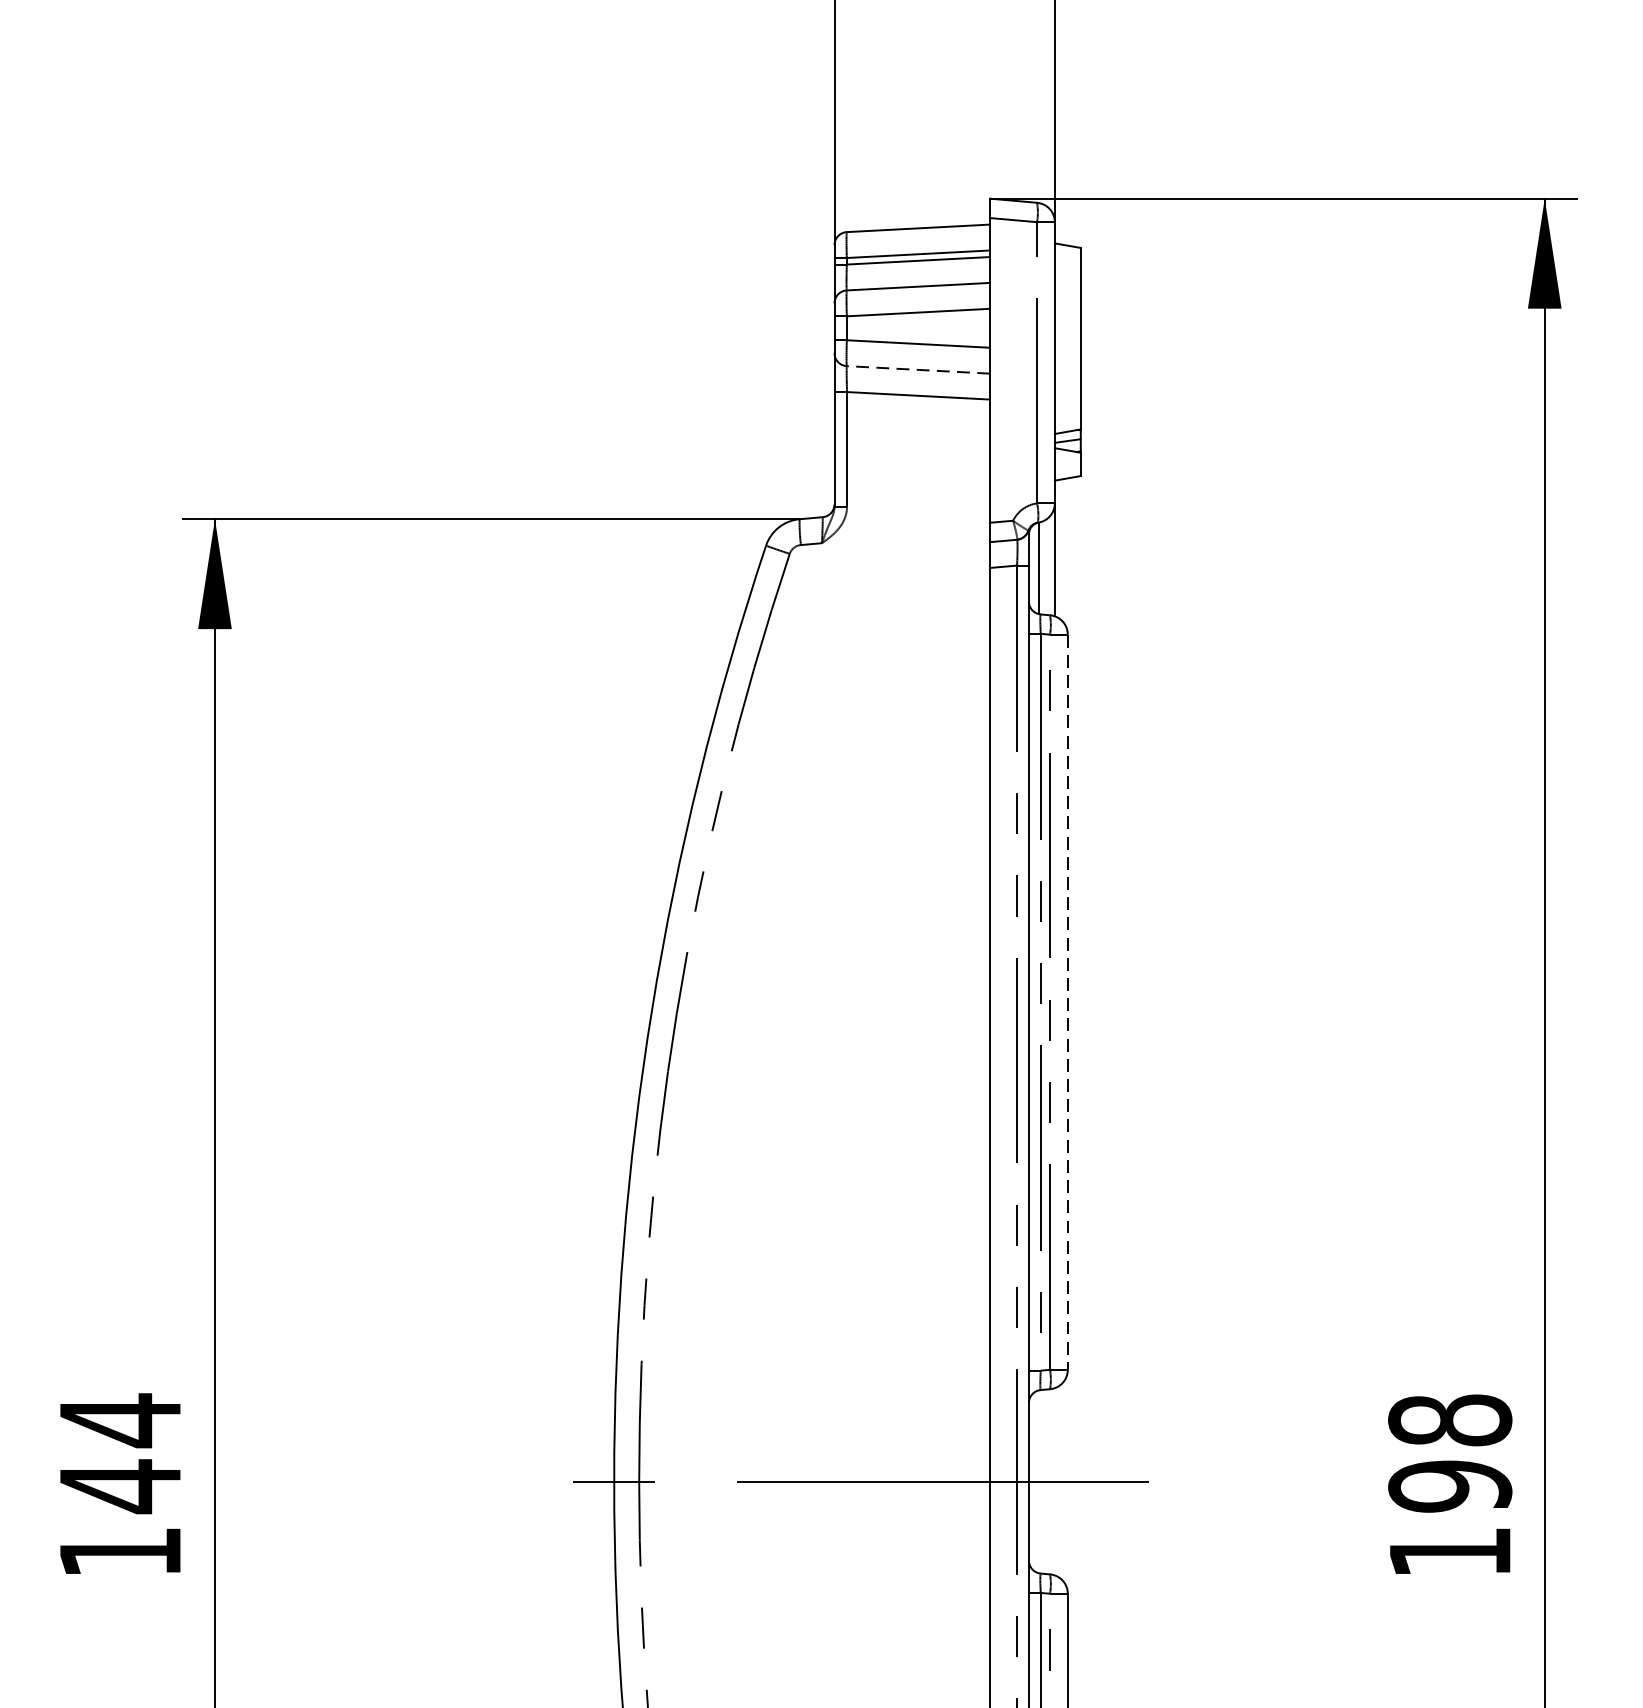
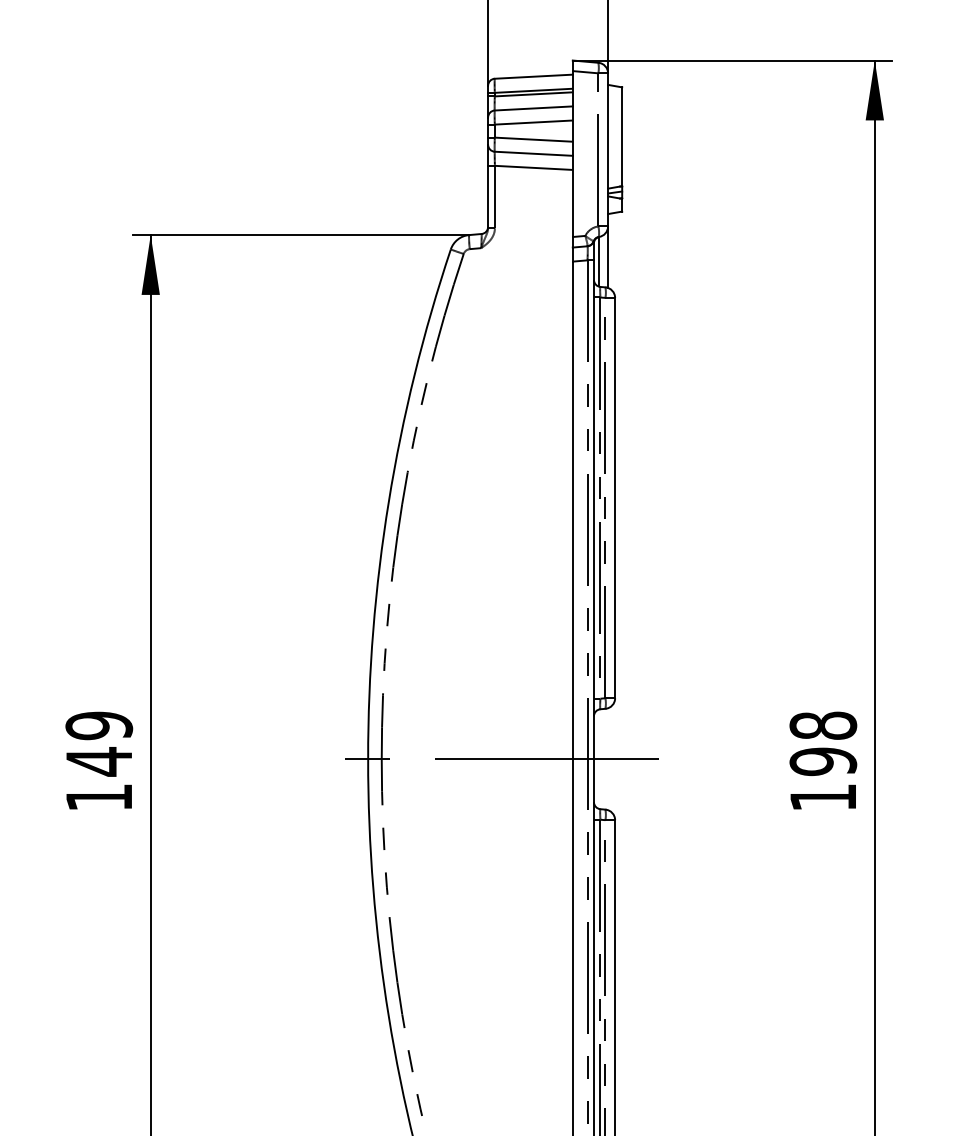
line: (917, 369) -> (533, 153), dashed -> solid
line: (1068, 1002) -> (615, 498), dashed -> solid
text: (120, 1419) -> (99, 725), 144 -> 149

